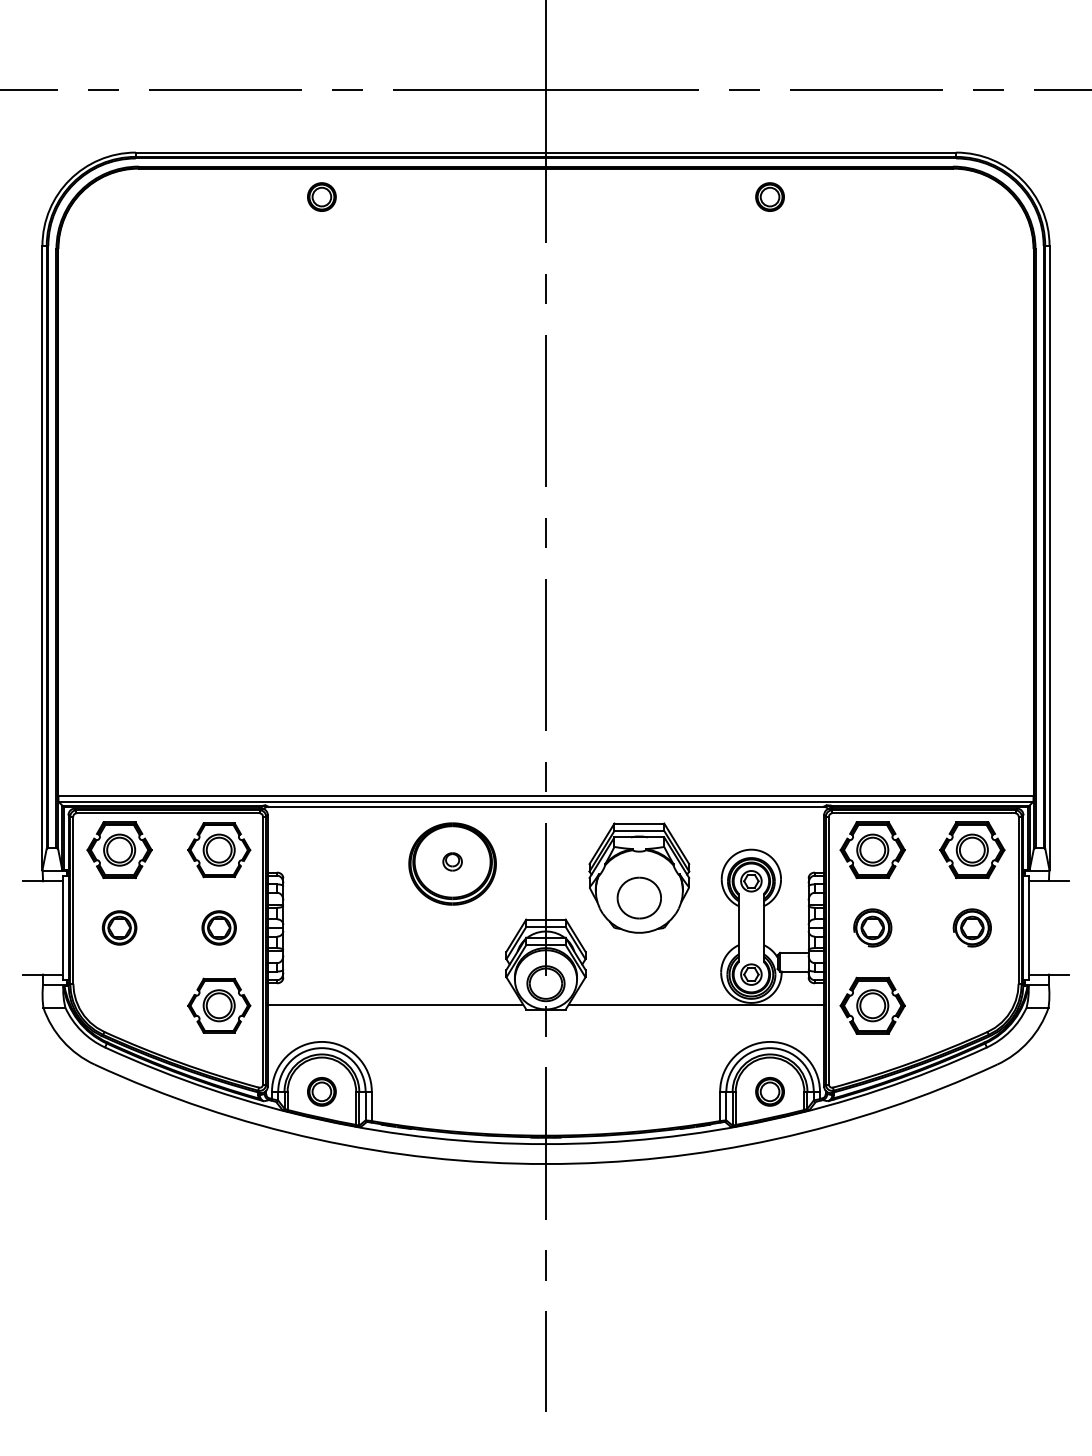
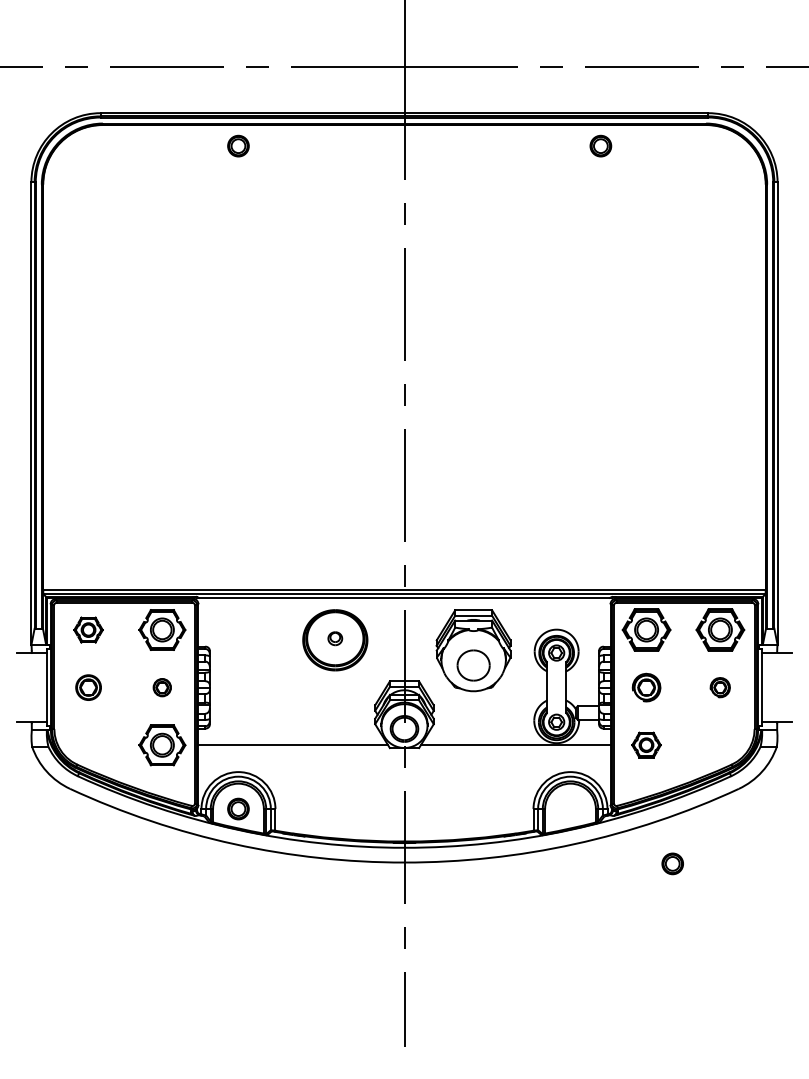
part: (769, 196) -> (600, 145), moved
part: (119, 850) -> (88, 630), size x0.6
part: (218, 927) -> (161, 687), size x0.7
part: (971, 927) -> (719, 687), size x0.7
part: (872, 1005) -> (646, 745), size x0.6
part: (769, 1091) -> (672, 863), moved

